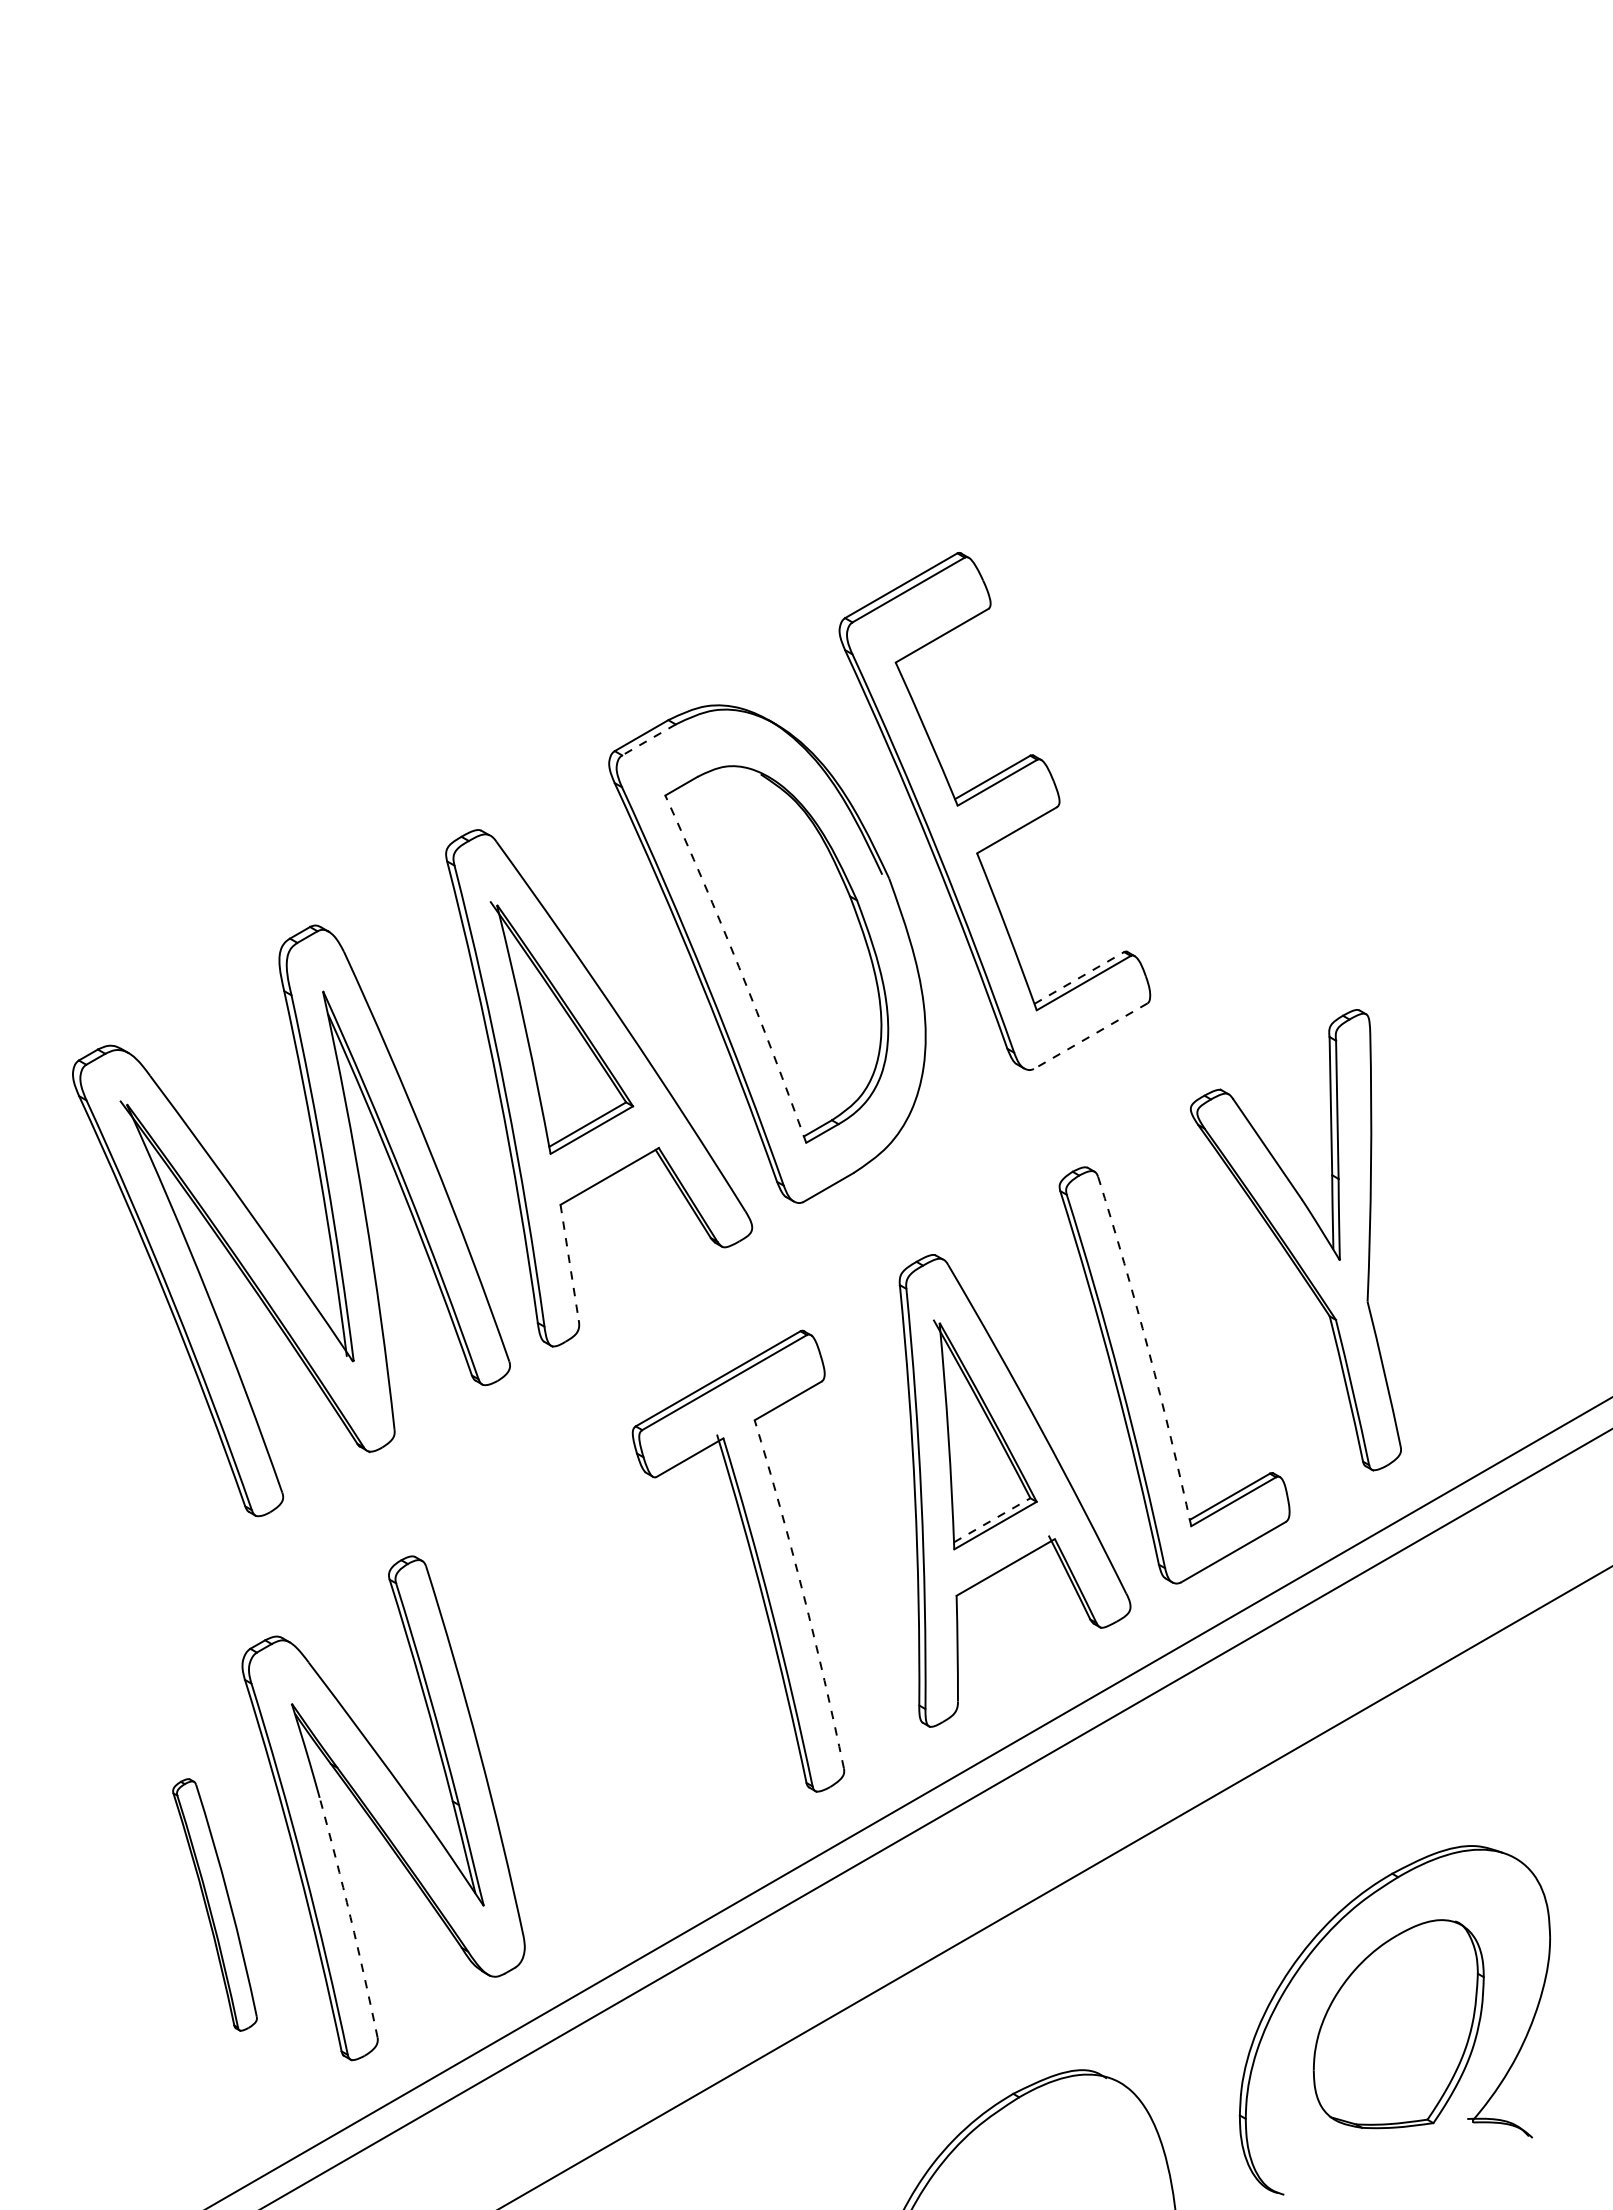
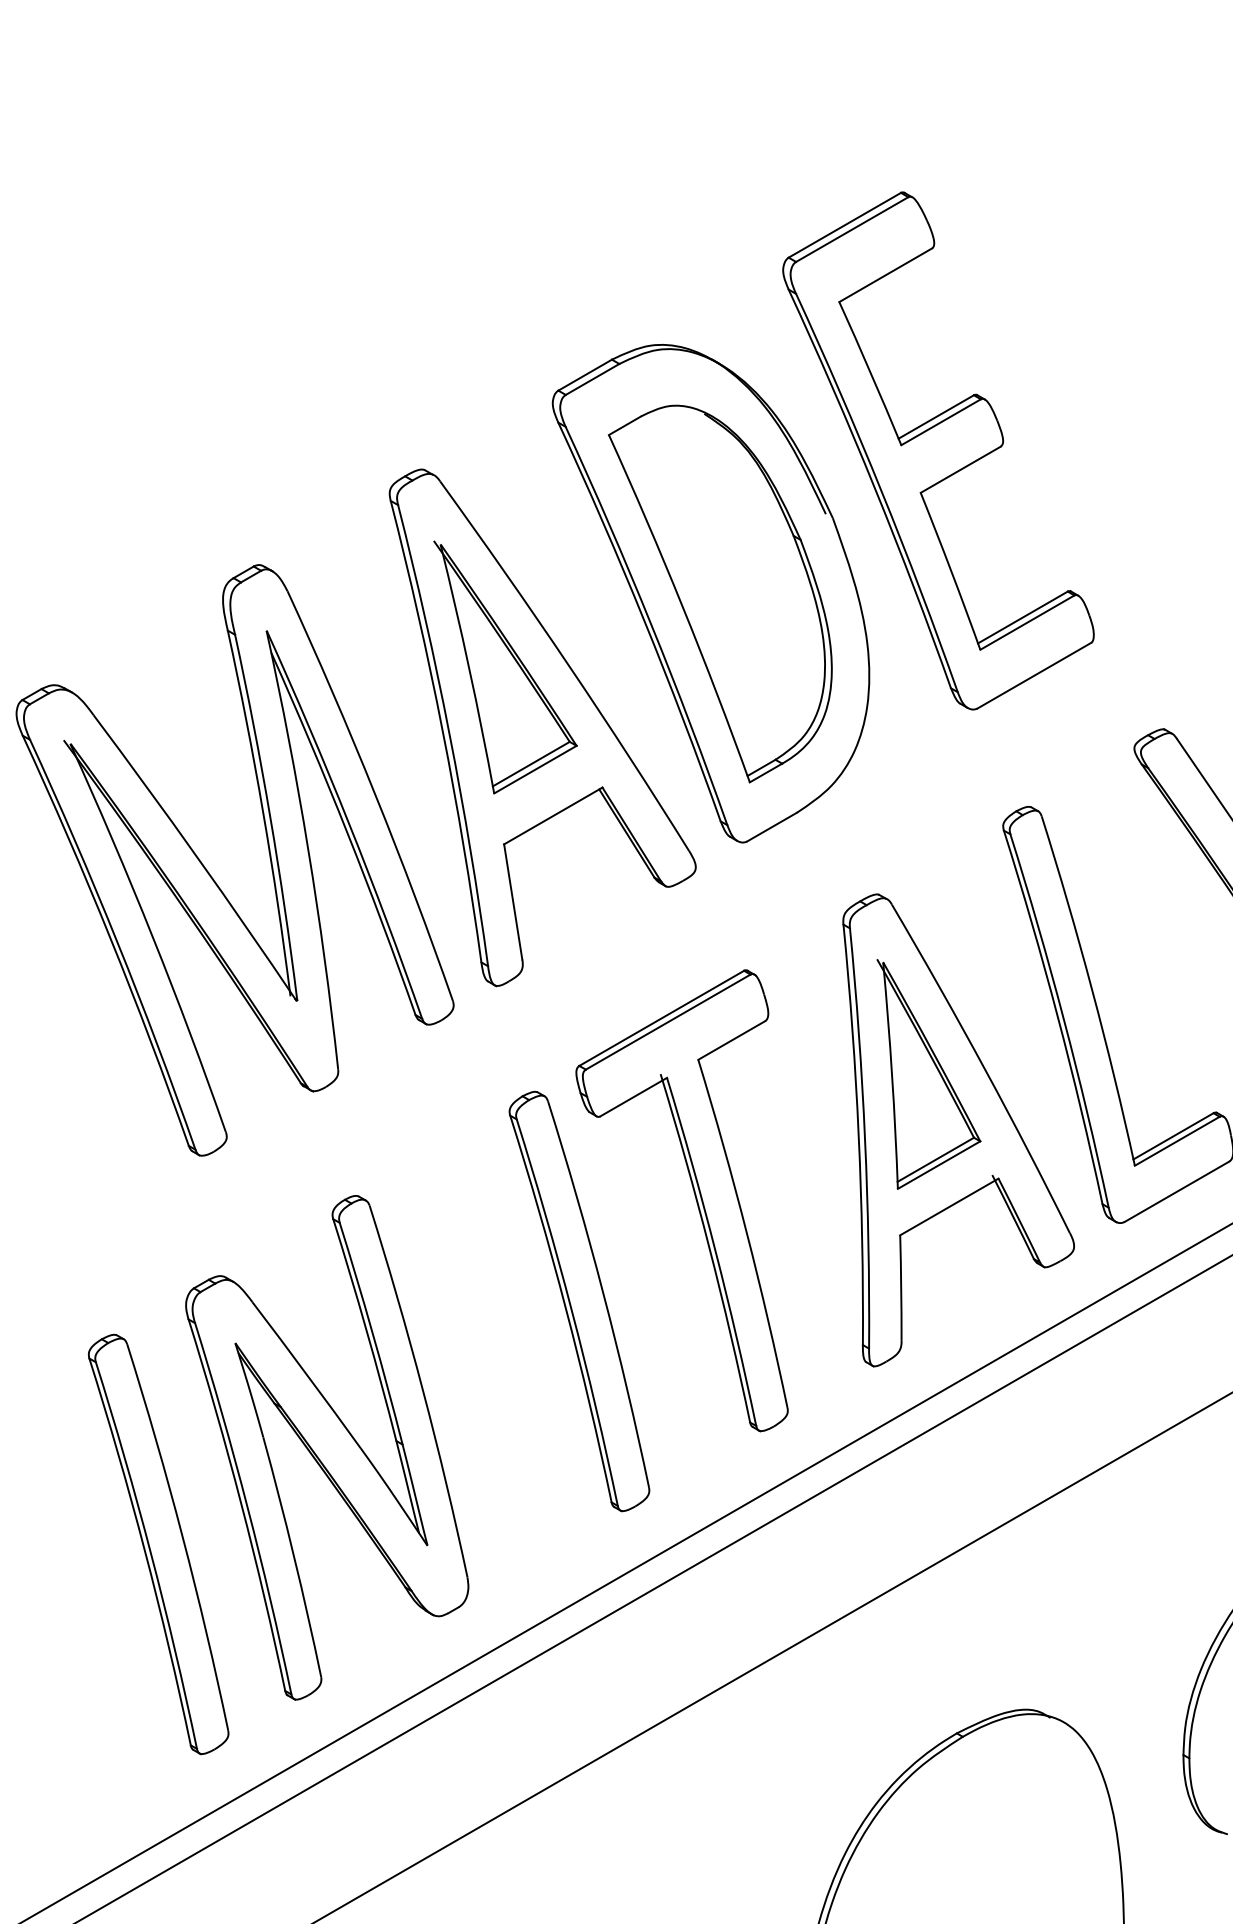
line: (648, 739) -> (592, 379), dashed -> solid
arc: (739, 967) -> (683, 607), dashed -> solid
line: (1079, 977) -> (1023, 617), dashed -> solid
line: (1090, 1036) -> (1034, 676), dashed -> solid
line: (569, 1262) -> (513, 902), dashed -> solid
arc: (1148, 1350) -> (1092, 990), dashed -> solid
line: (992, 1520) -> (936, 1160), dashed -> solid
arc: (803, 1593) -> (747, 1233), dashed -> solid
part: (635, 1661) -> (579, 1301), added
part: (214, 1904) -> (158, 1544), size x1.67
arc: (350, 1917) -> (294, 1557), dashed -> solid

